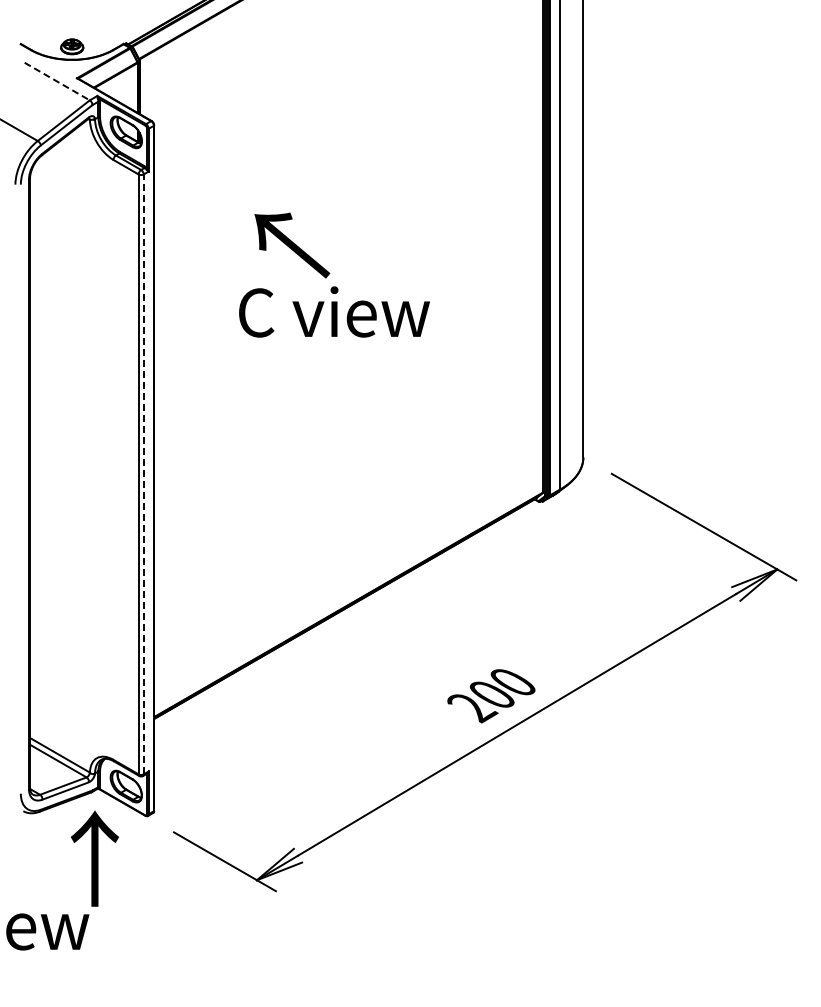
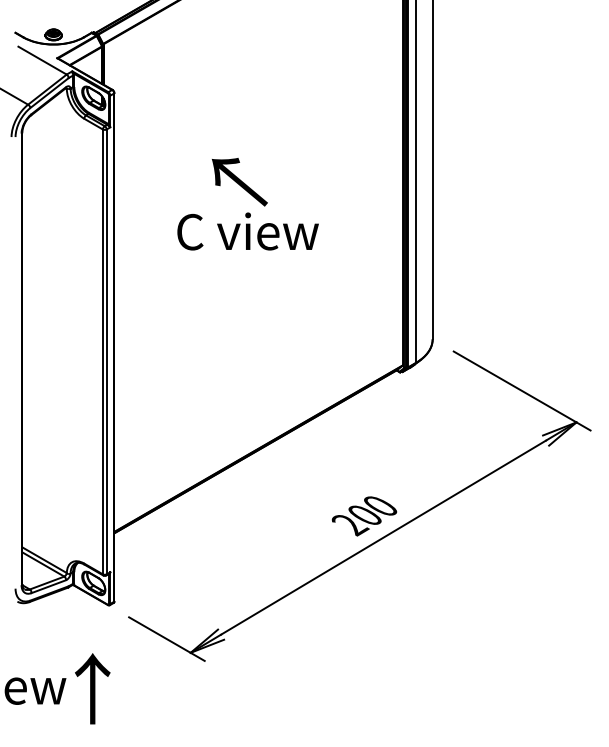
line: (57, 81) -> (42, 60), dashed -> solid
text: (292, 245) -> (239, 182), moved
line: (143, 474) -> (106, 351), dashed -> solid
text: (94, 858) -> (92, 688), moved

